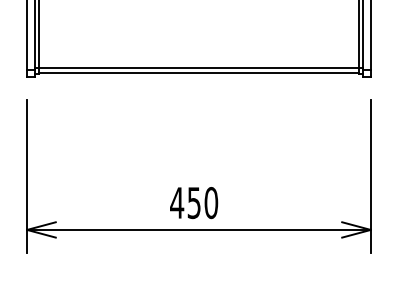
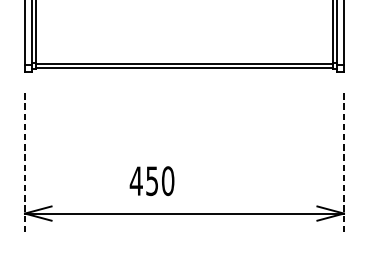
line: (27, 176) -> (25, 163), solid -> dashed
line: (370, 176) -> (343, 163), solid -> dashed
text: (194, 203) -> (152, 181), moved

